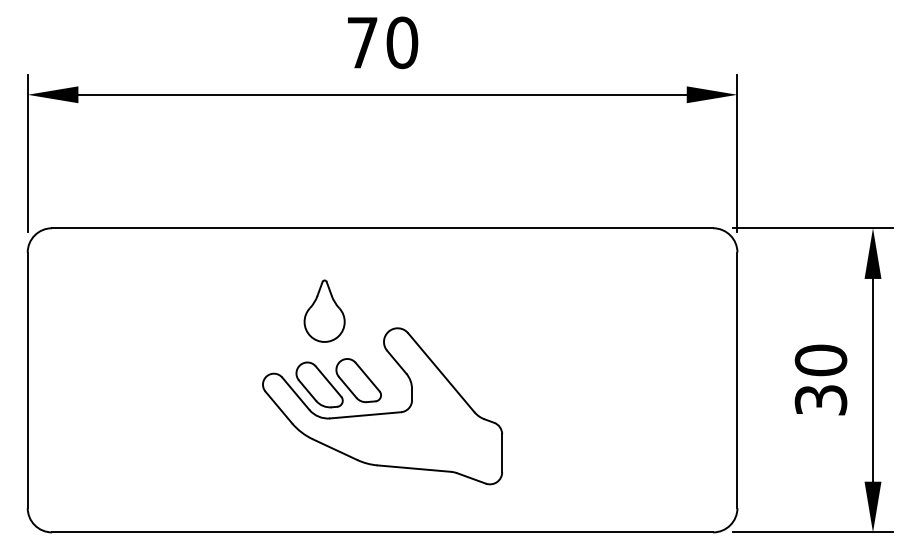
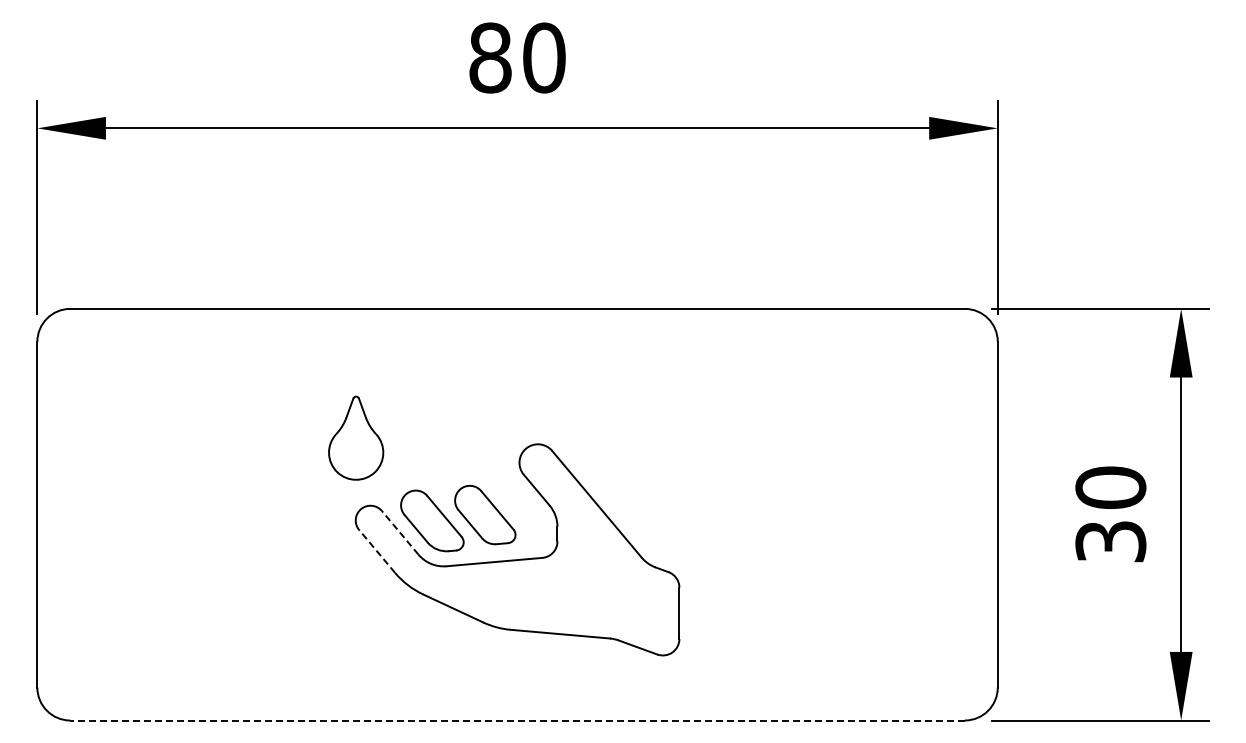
text: (362, 42) -> (490, 57), 70 -> 80
part: (324, 310) -> (356, 437), moved
line: (295, 393) -> (399, 532), solid -> dashed
line: (279, 407) -> (377, 551), solid -> dashed
line: (382, 532) -> (517, 720), solid -> dashed

